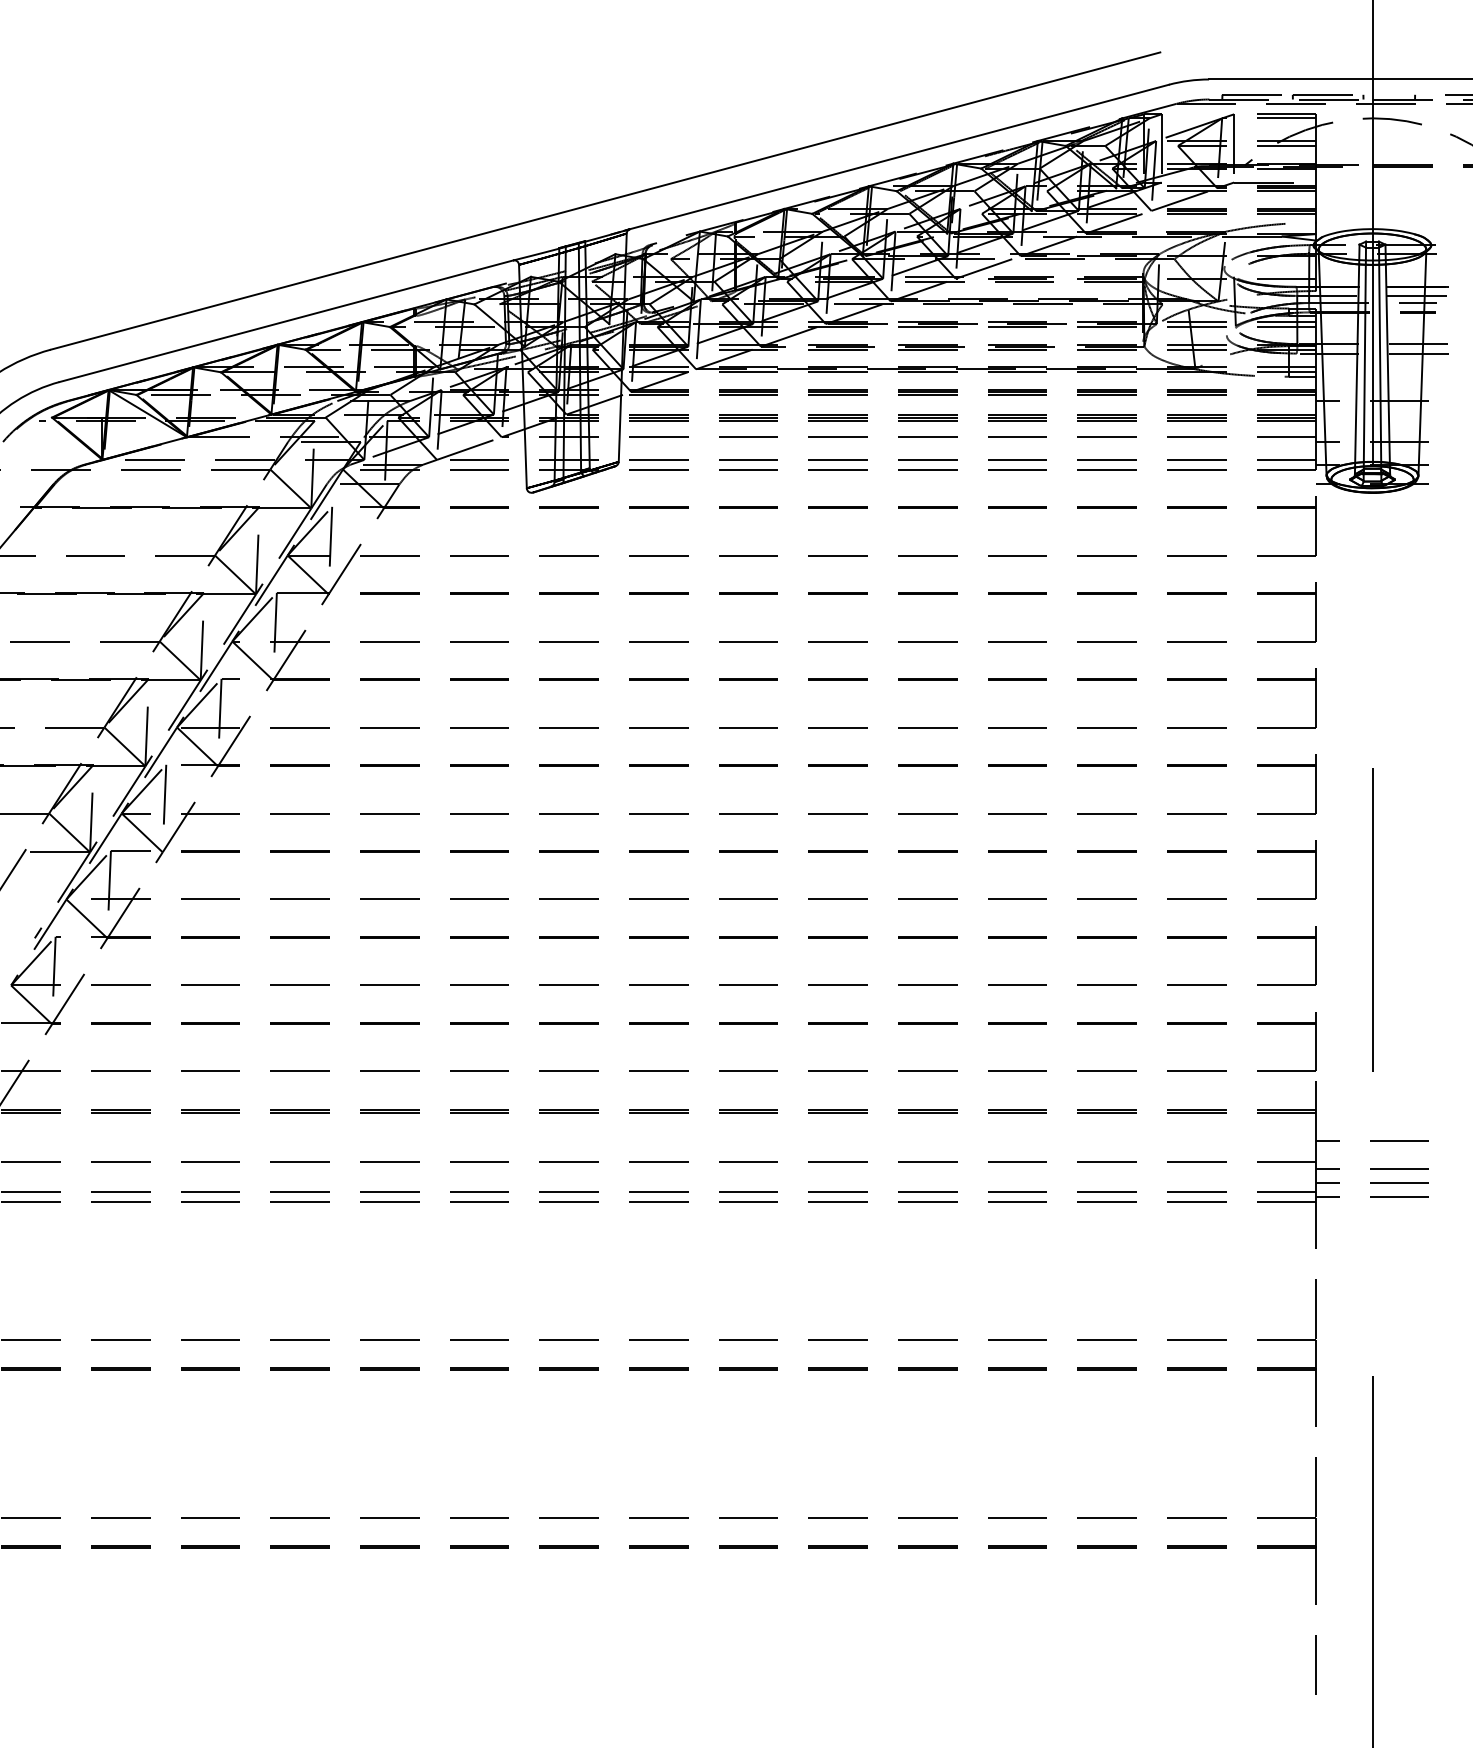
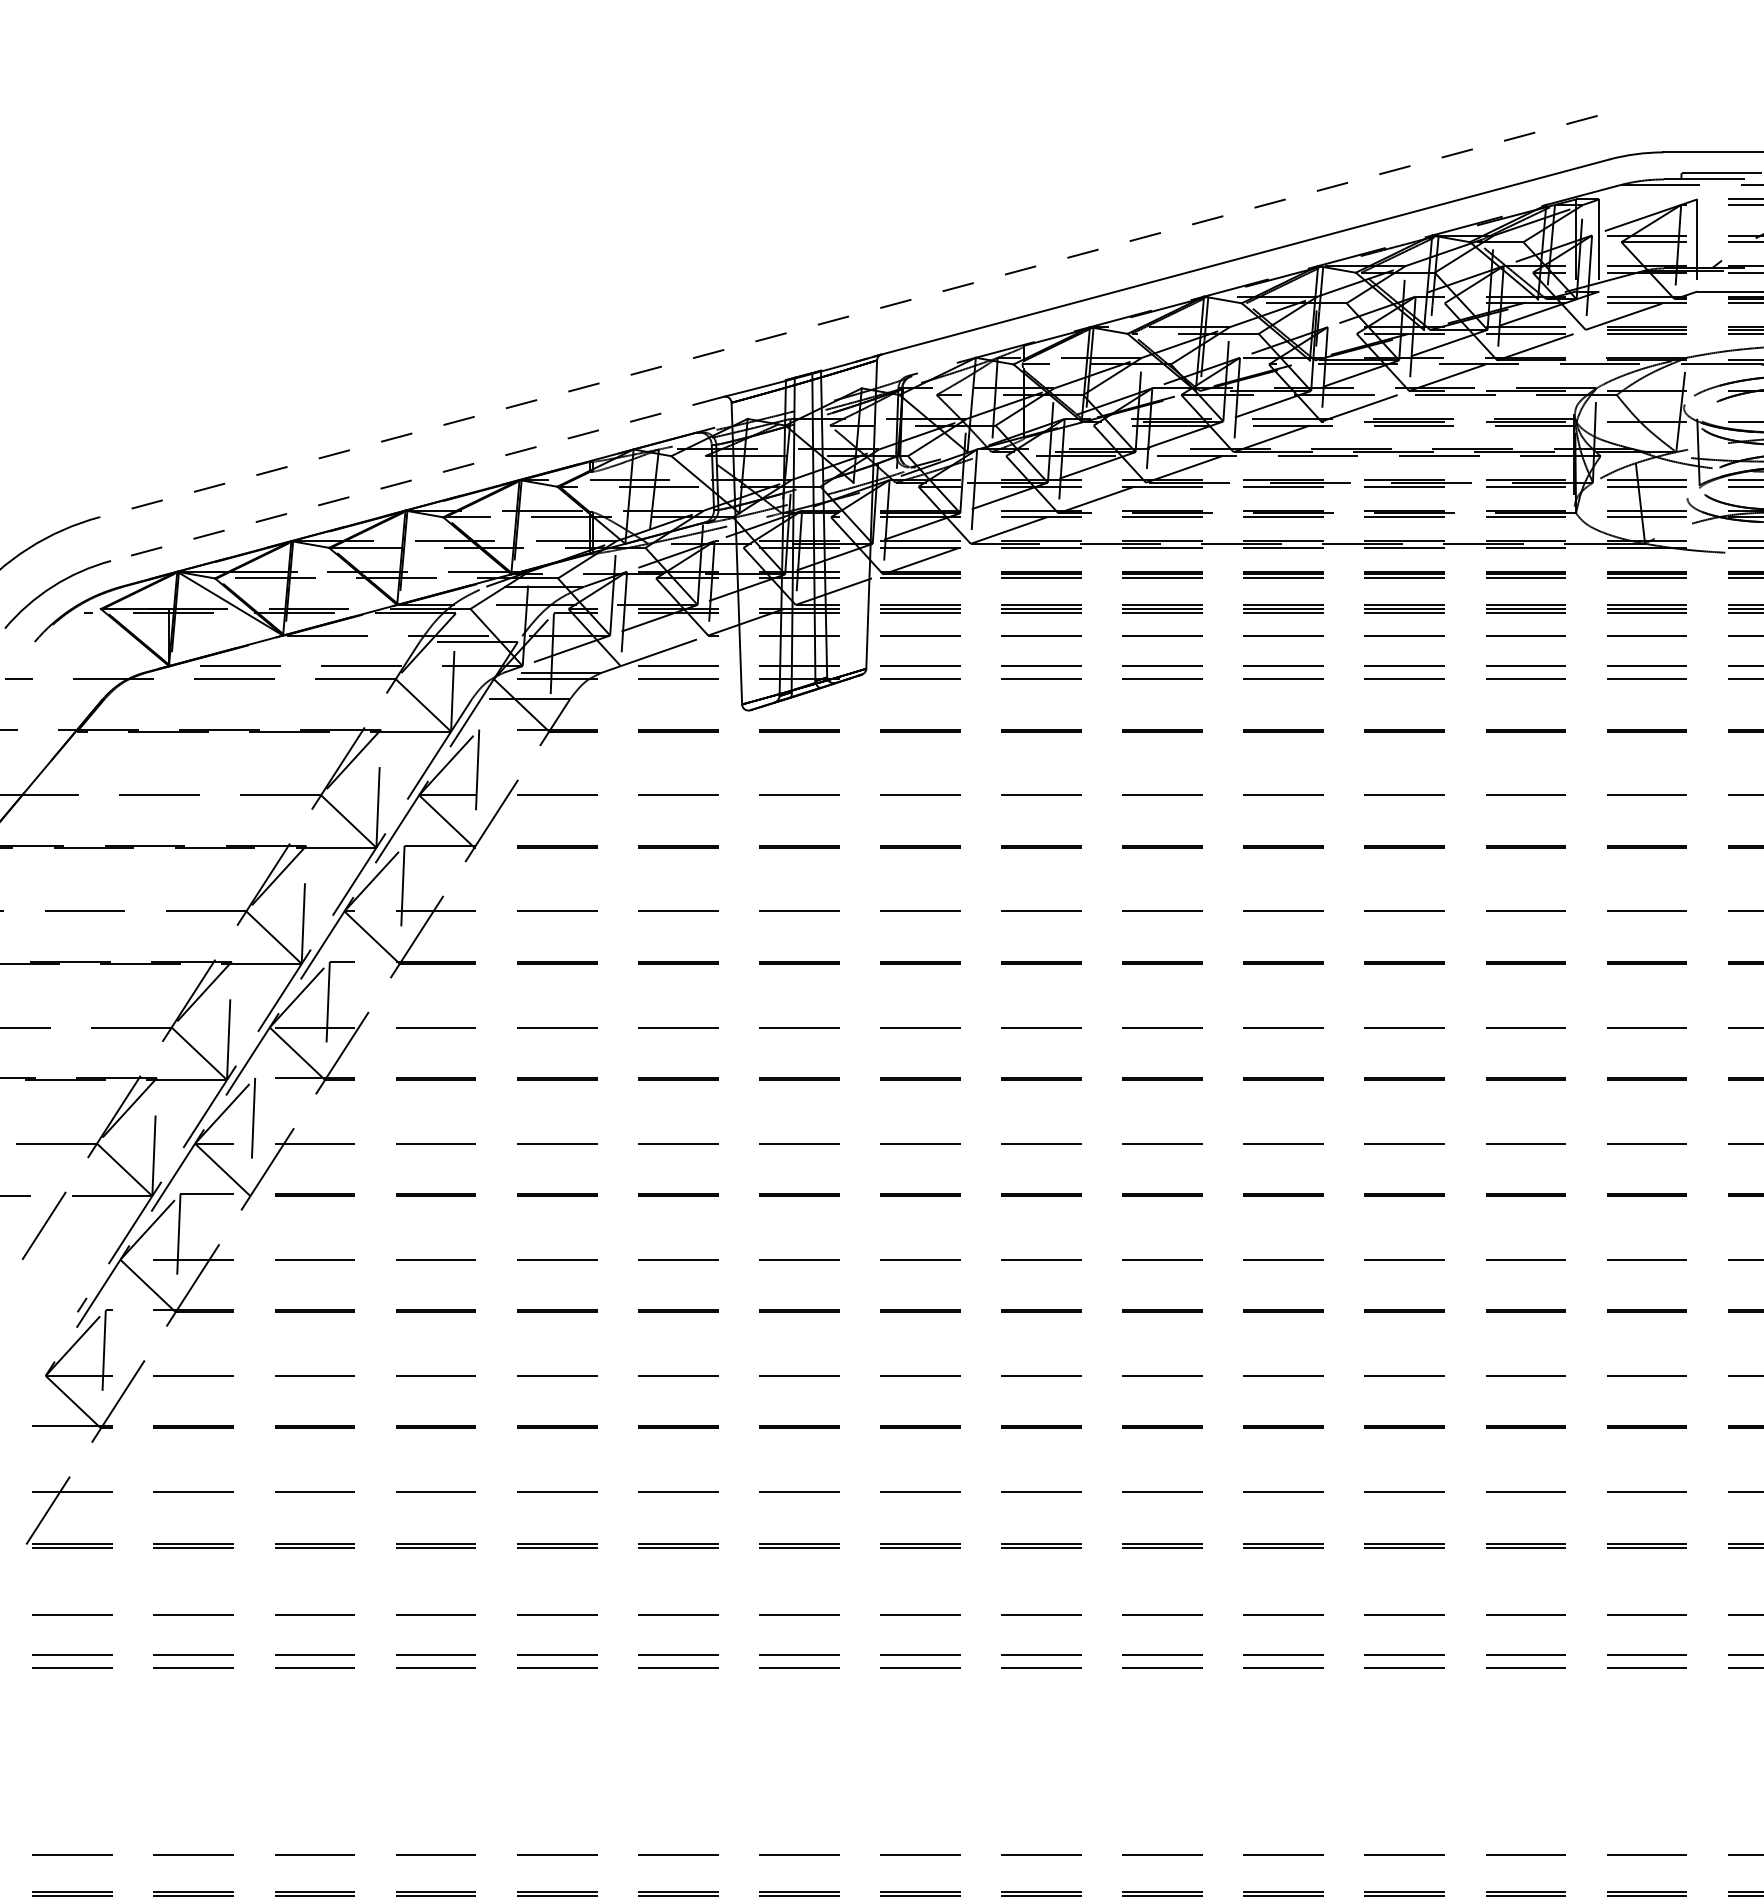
line: (605, 201) -> (848, 317), solid -> dashed
line: (286, 321) -> (417, 479), solid -> dashed

